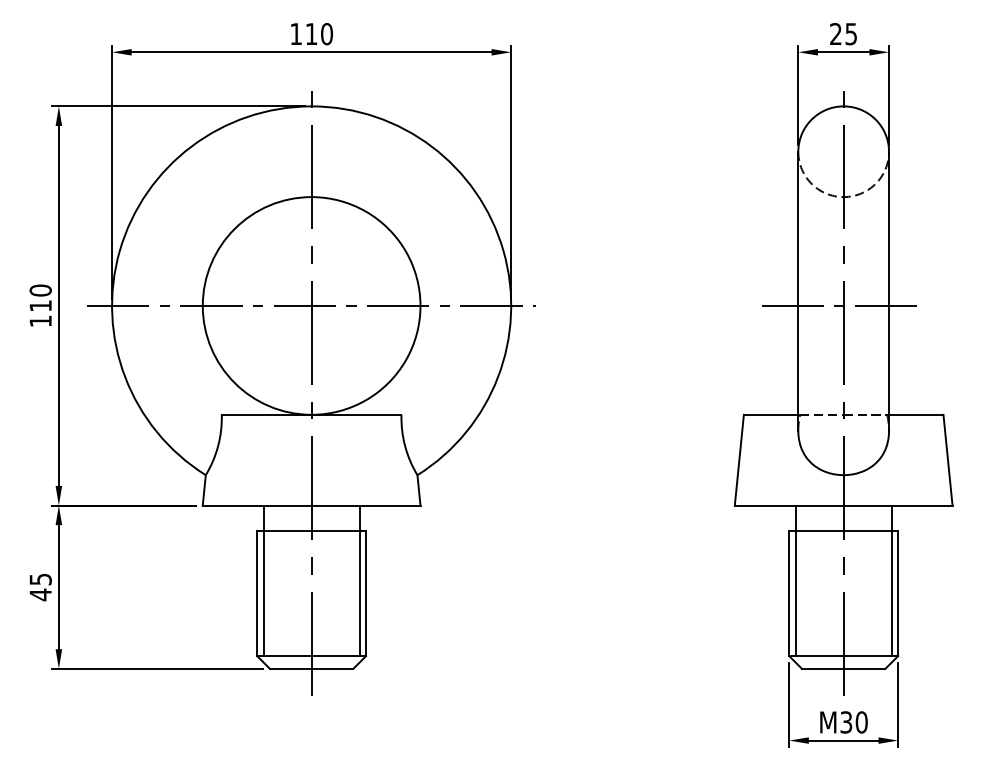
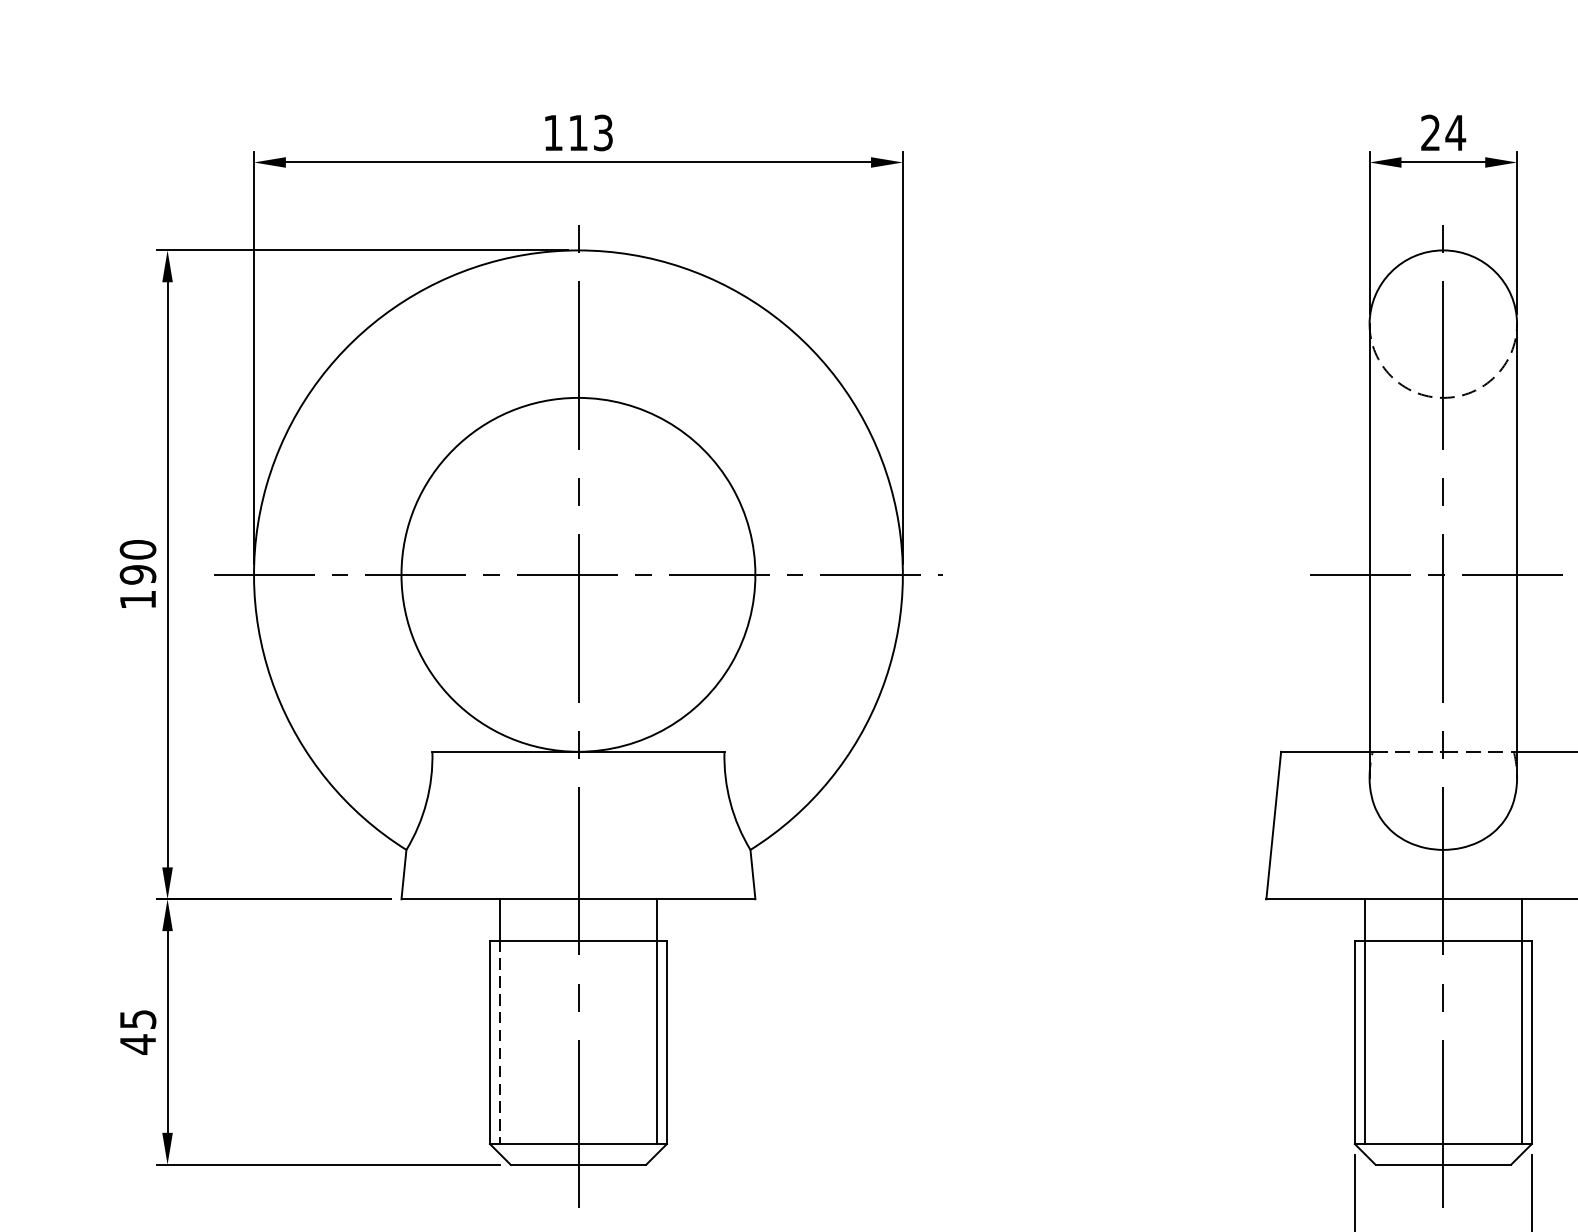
text: (327, 34) -> (604, 133), 110 -> 113
text: (850, 34) -> (1454, 133), 25 -> 24
text: (40, 306) -> (137, 575), 110 -> 190
line: (263, 593) -> (500, 1042), solid -> dashed

